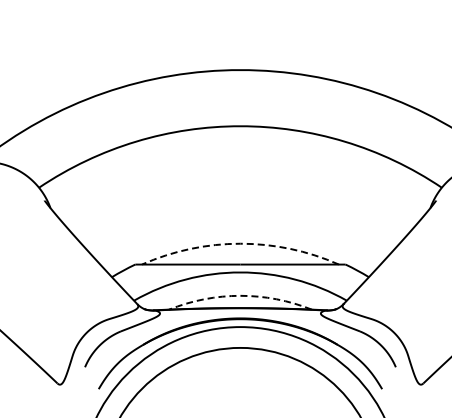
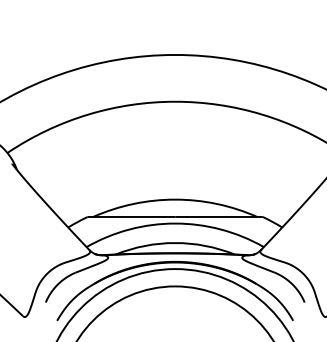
arc: (240, 243) -> (175, 199), dashed -> solid
arc: (240, 295) -> (175, 242), dashed -> solid

